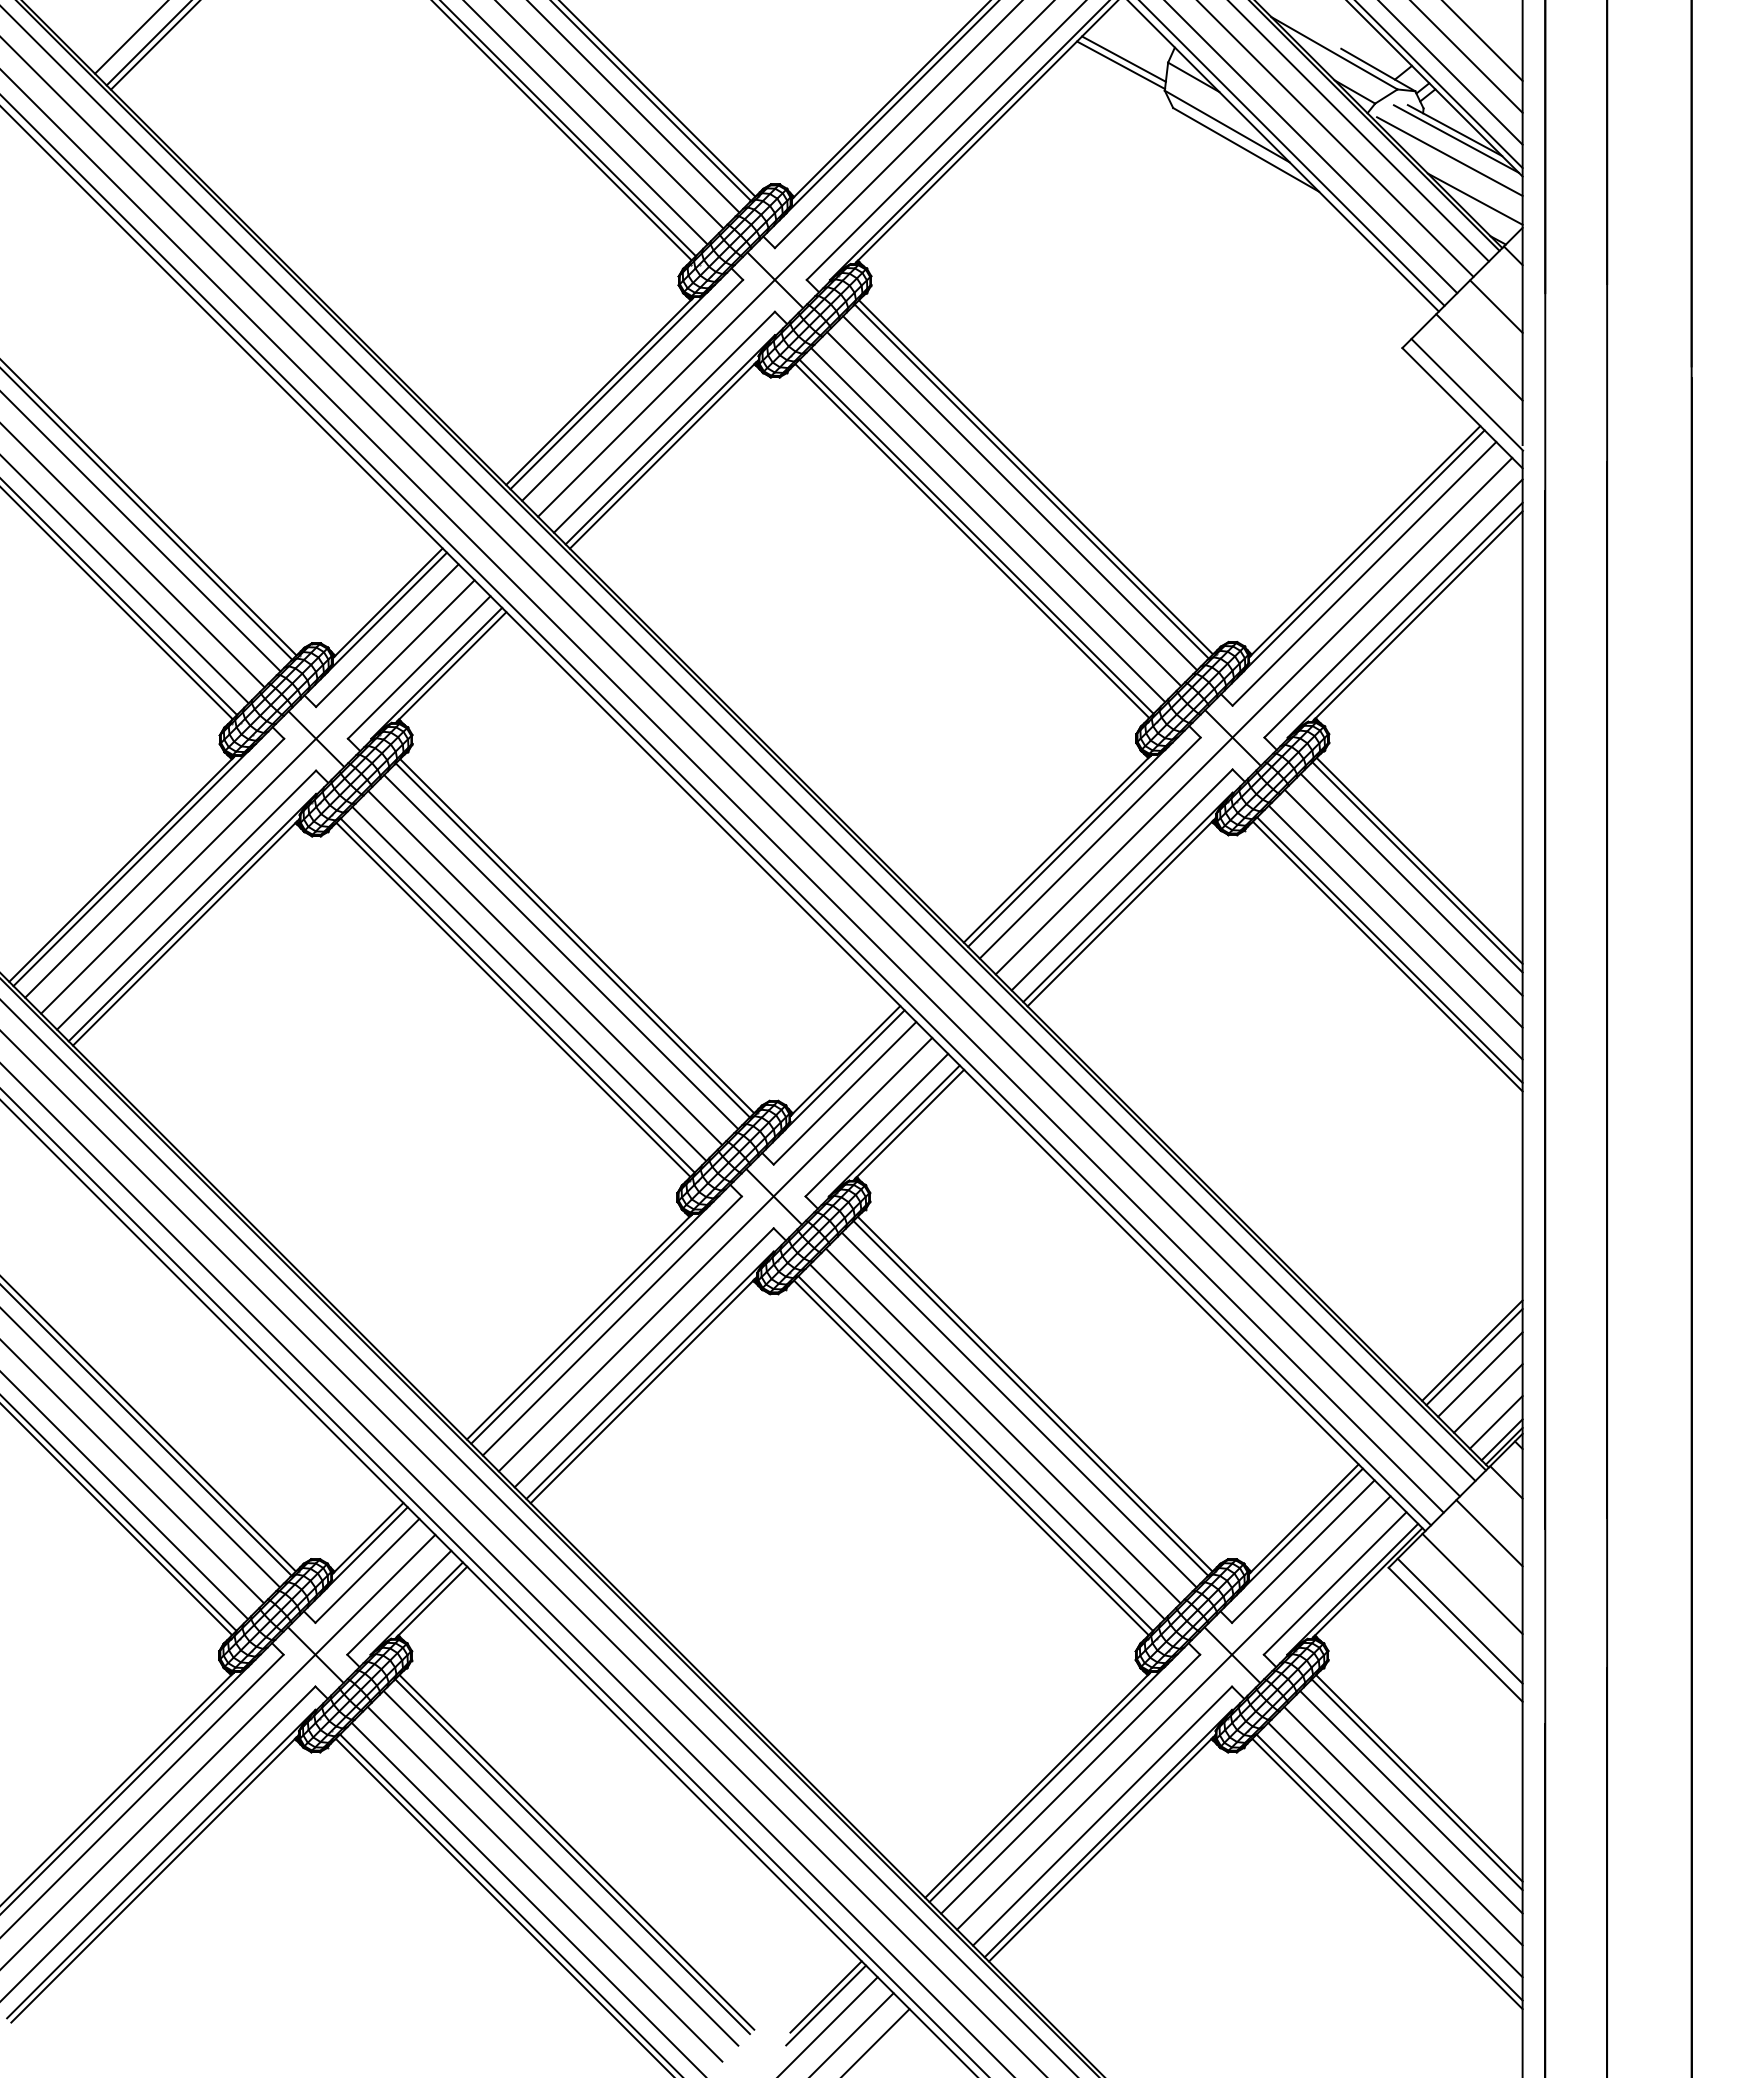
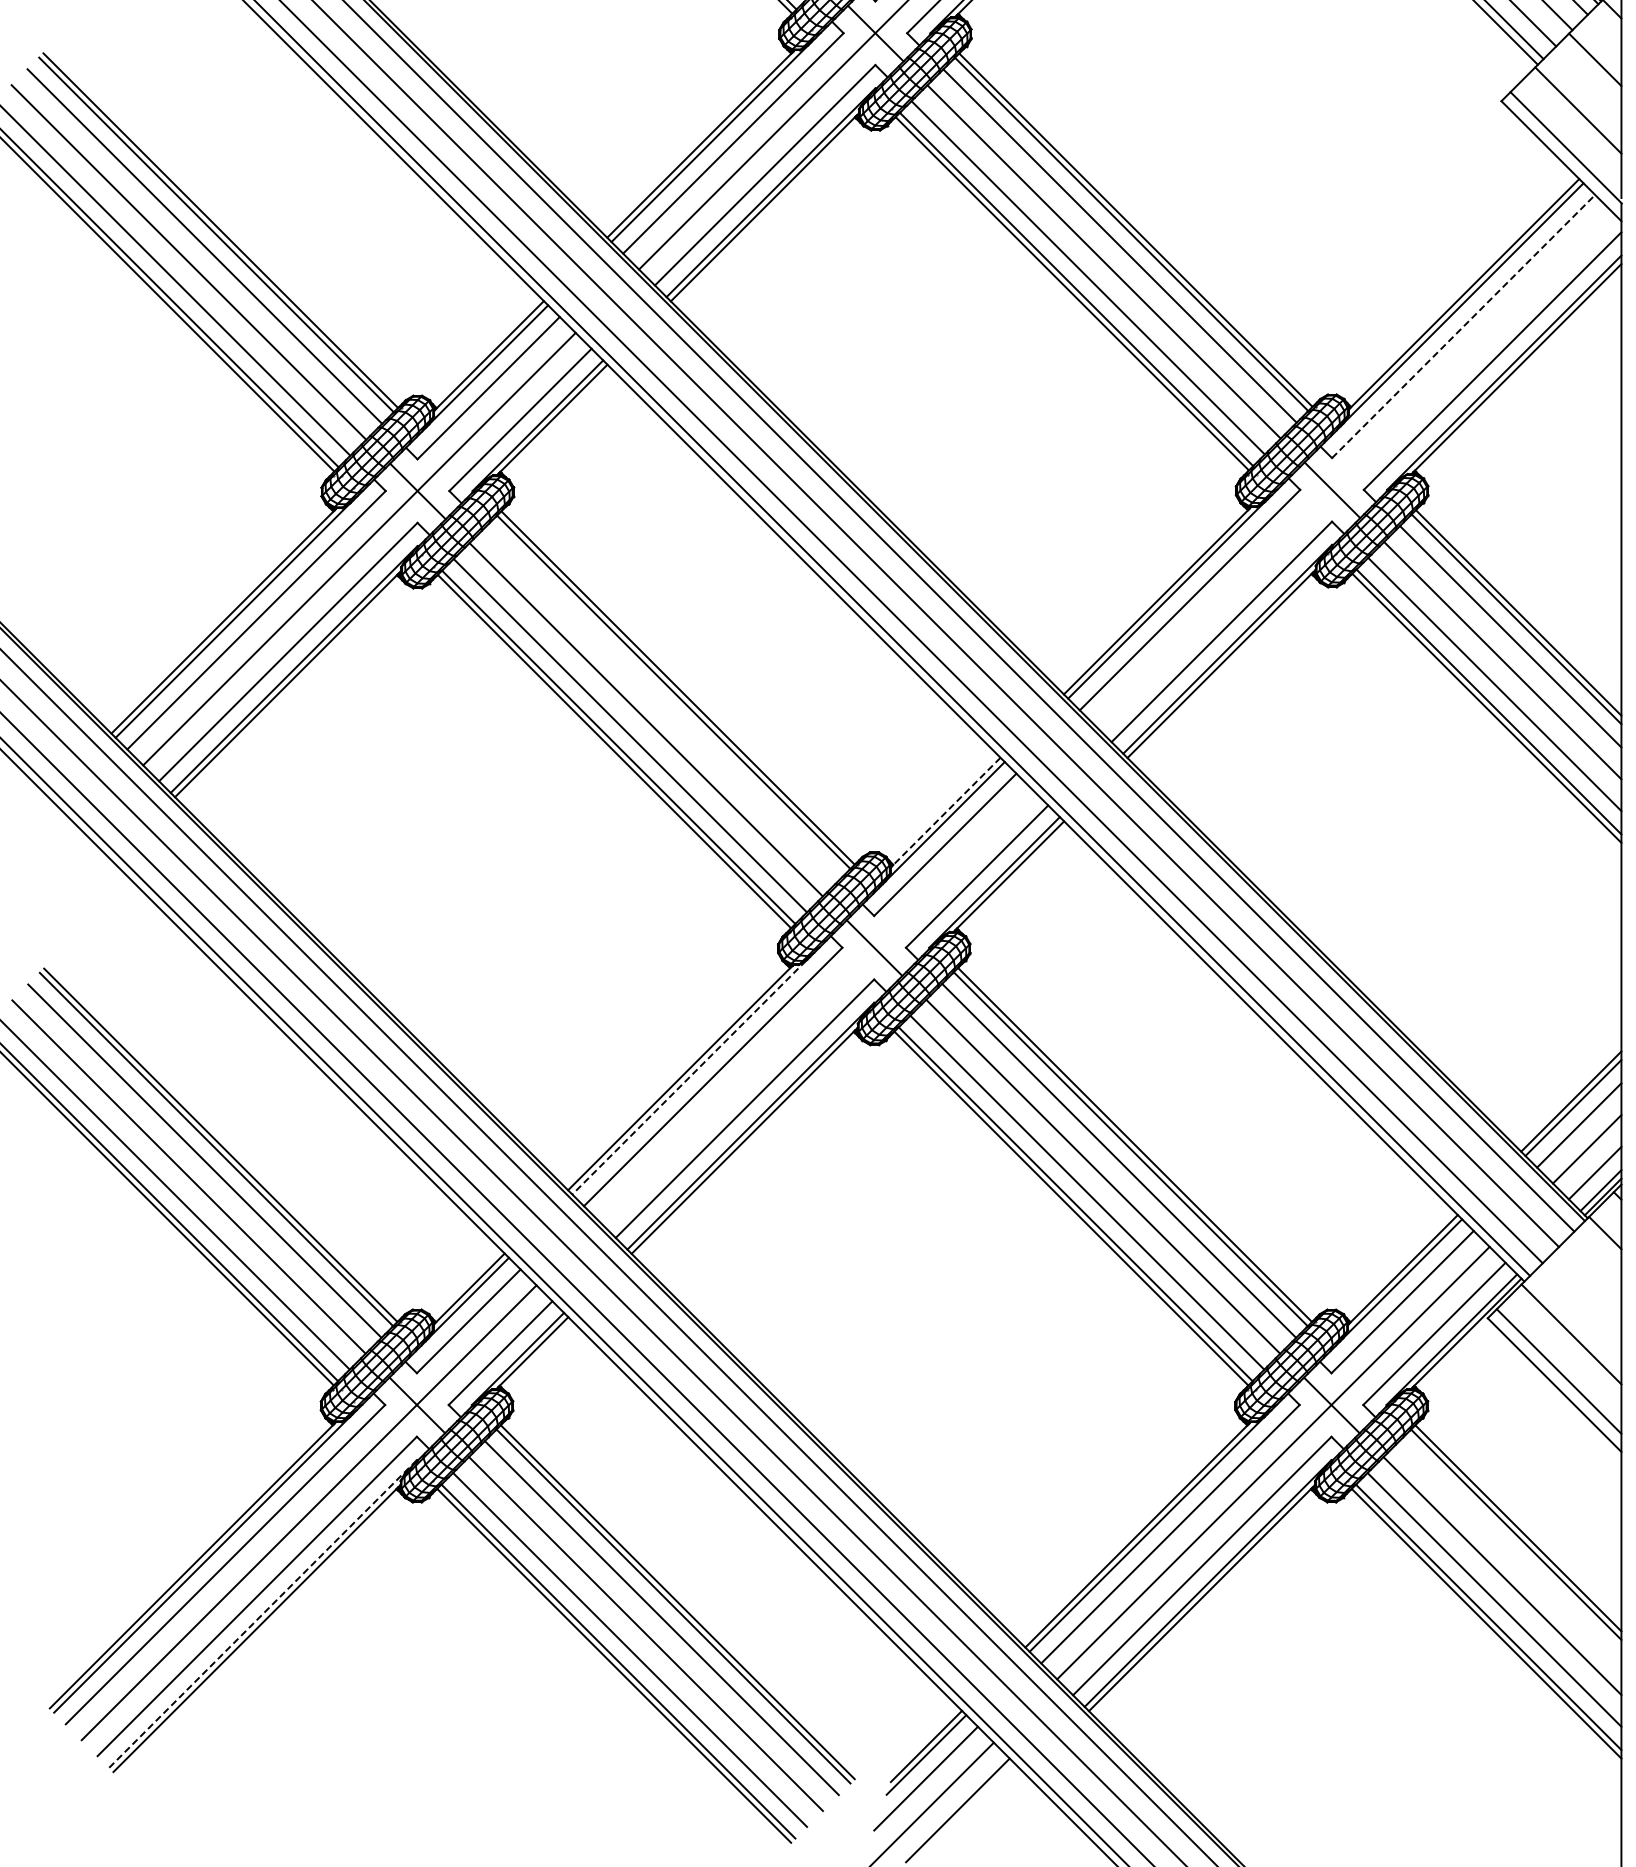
line: (1364, 573) -> (1463, 326), solid -> dashed
line: (1253, 715) -> (1352, 467), removed
line: (561, 952) -> (662, 704), removed
line: (845, 1061) -> (945, 813), solid -> dashed
line: (715, 1254) -> (816, 1005), removed
line: (588, 1326) -> (689, 1077), solid -> dashed
line: (1489, 1533) -> (1588, 1284), removed
line: (1411, 1802) -> (1510, 1552), removed
line: (161, 1863) -> (263, 1613), solid -> dashed

